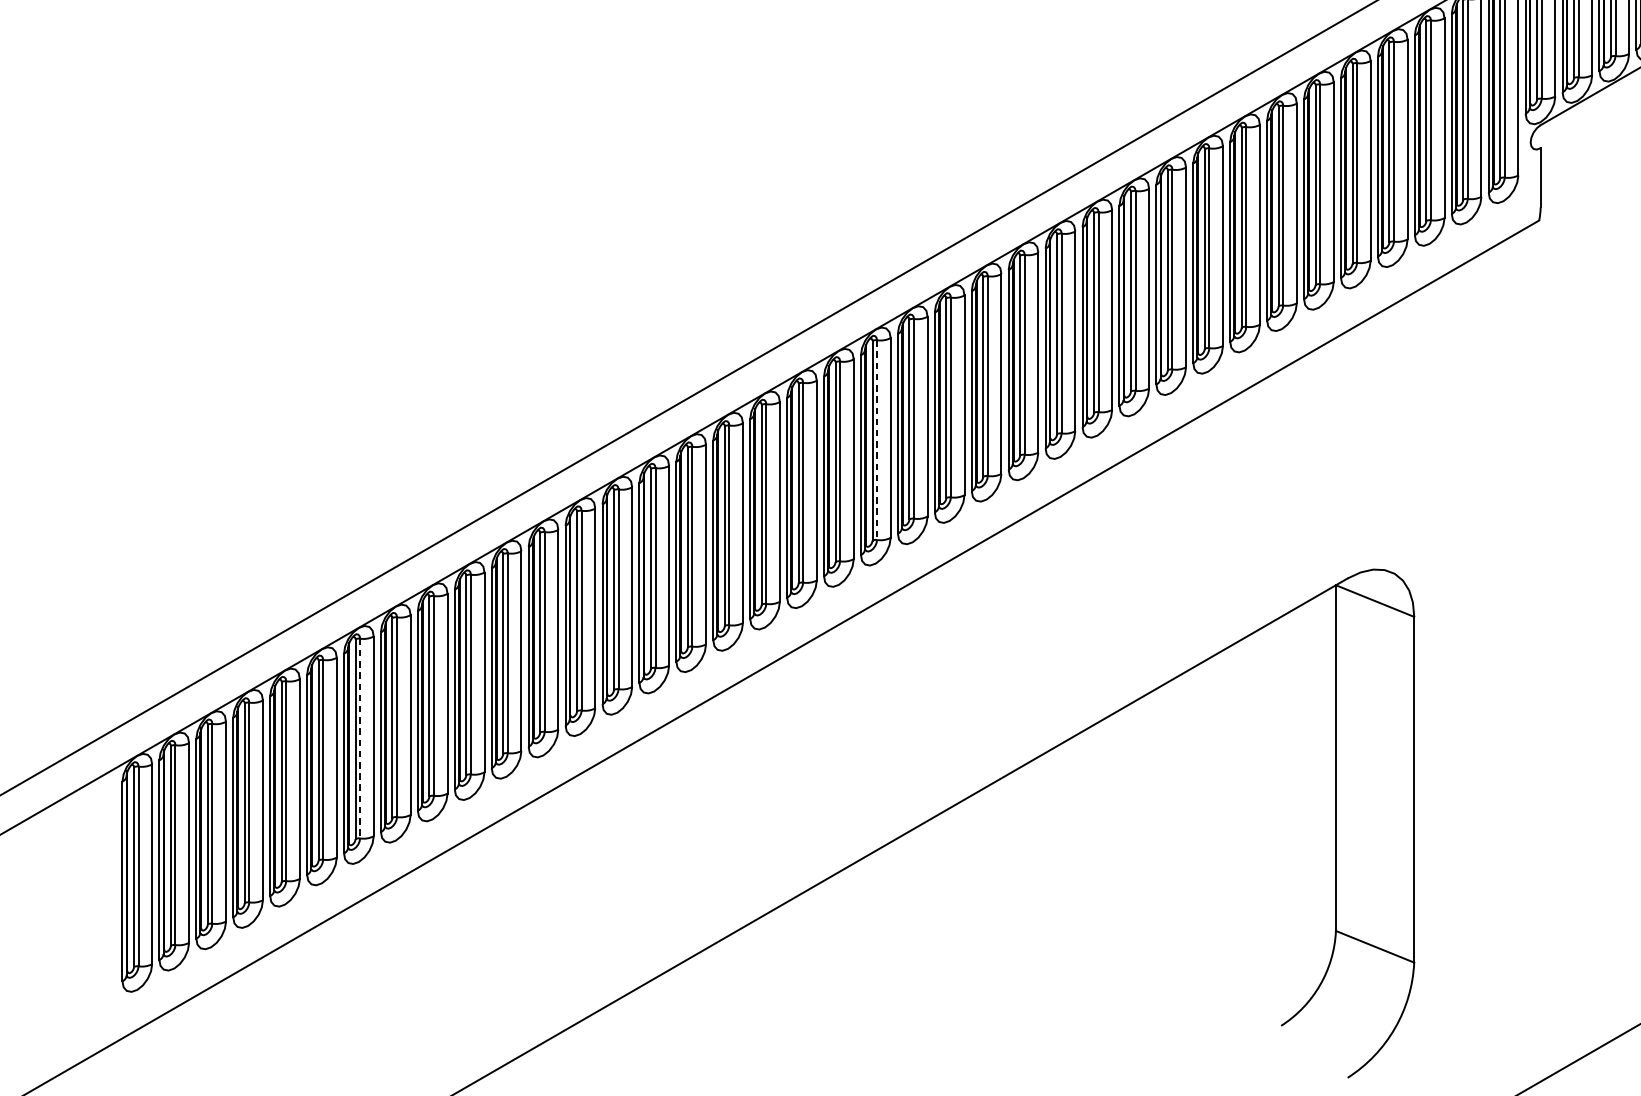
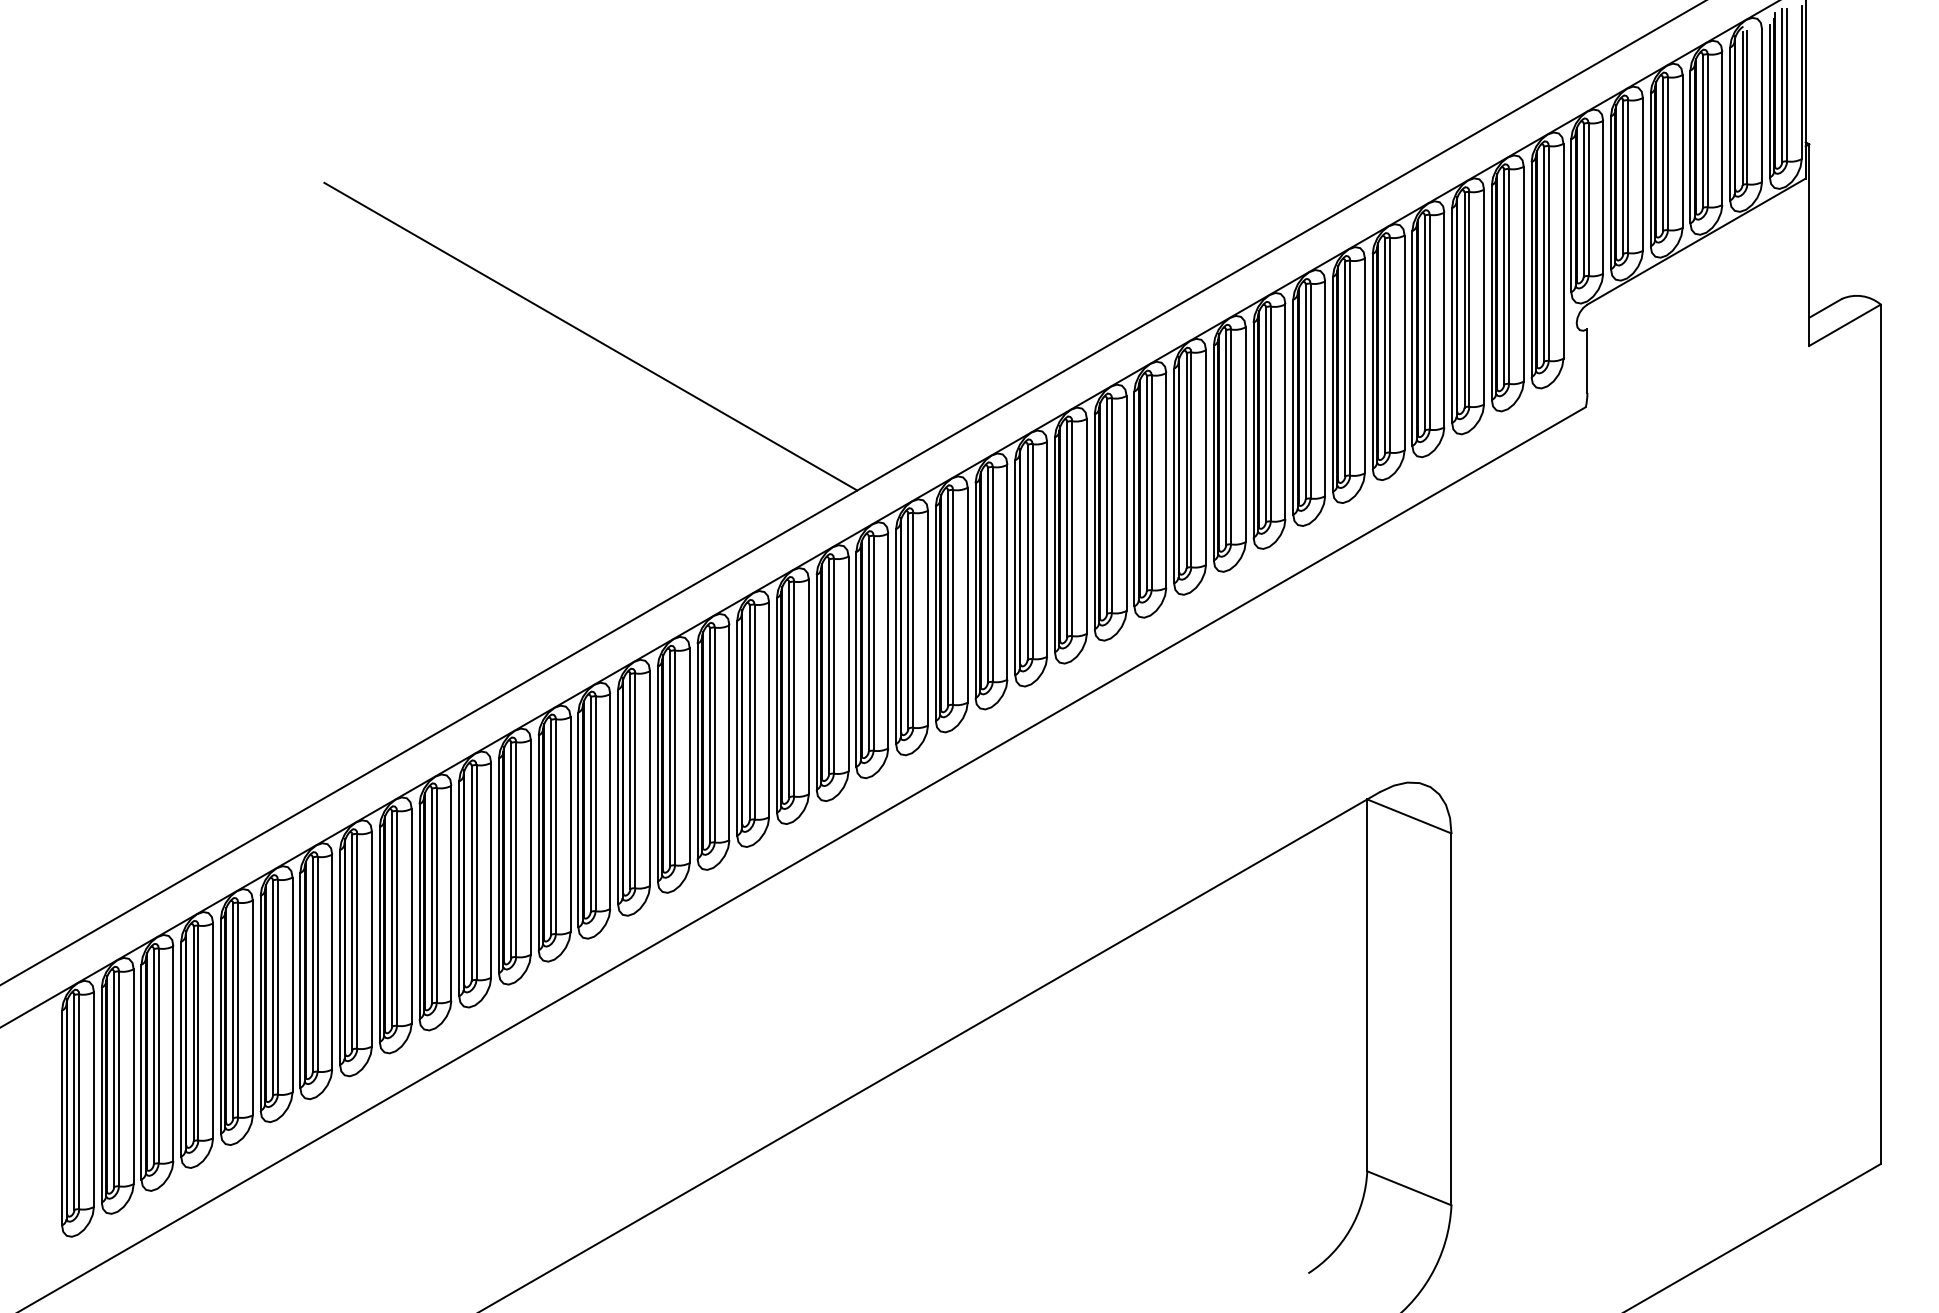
line: (613, 154) -> (590, 336), added
line: (876, 440) -> (873, 643), dashed -> solid
line: (359, 738) -> (317, 964), dashed -> solid

